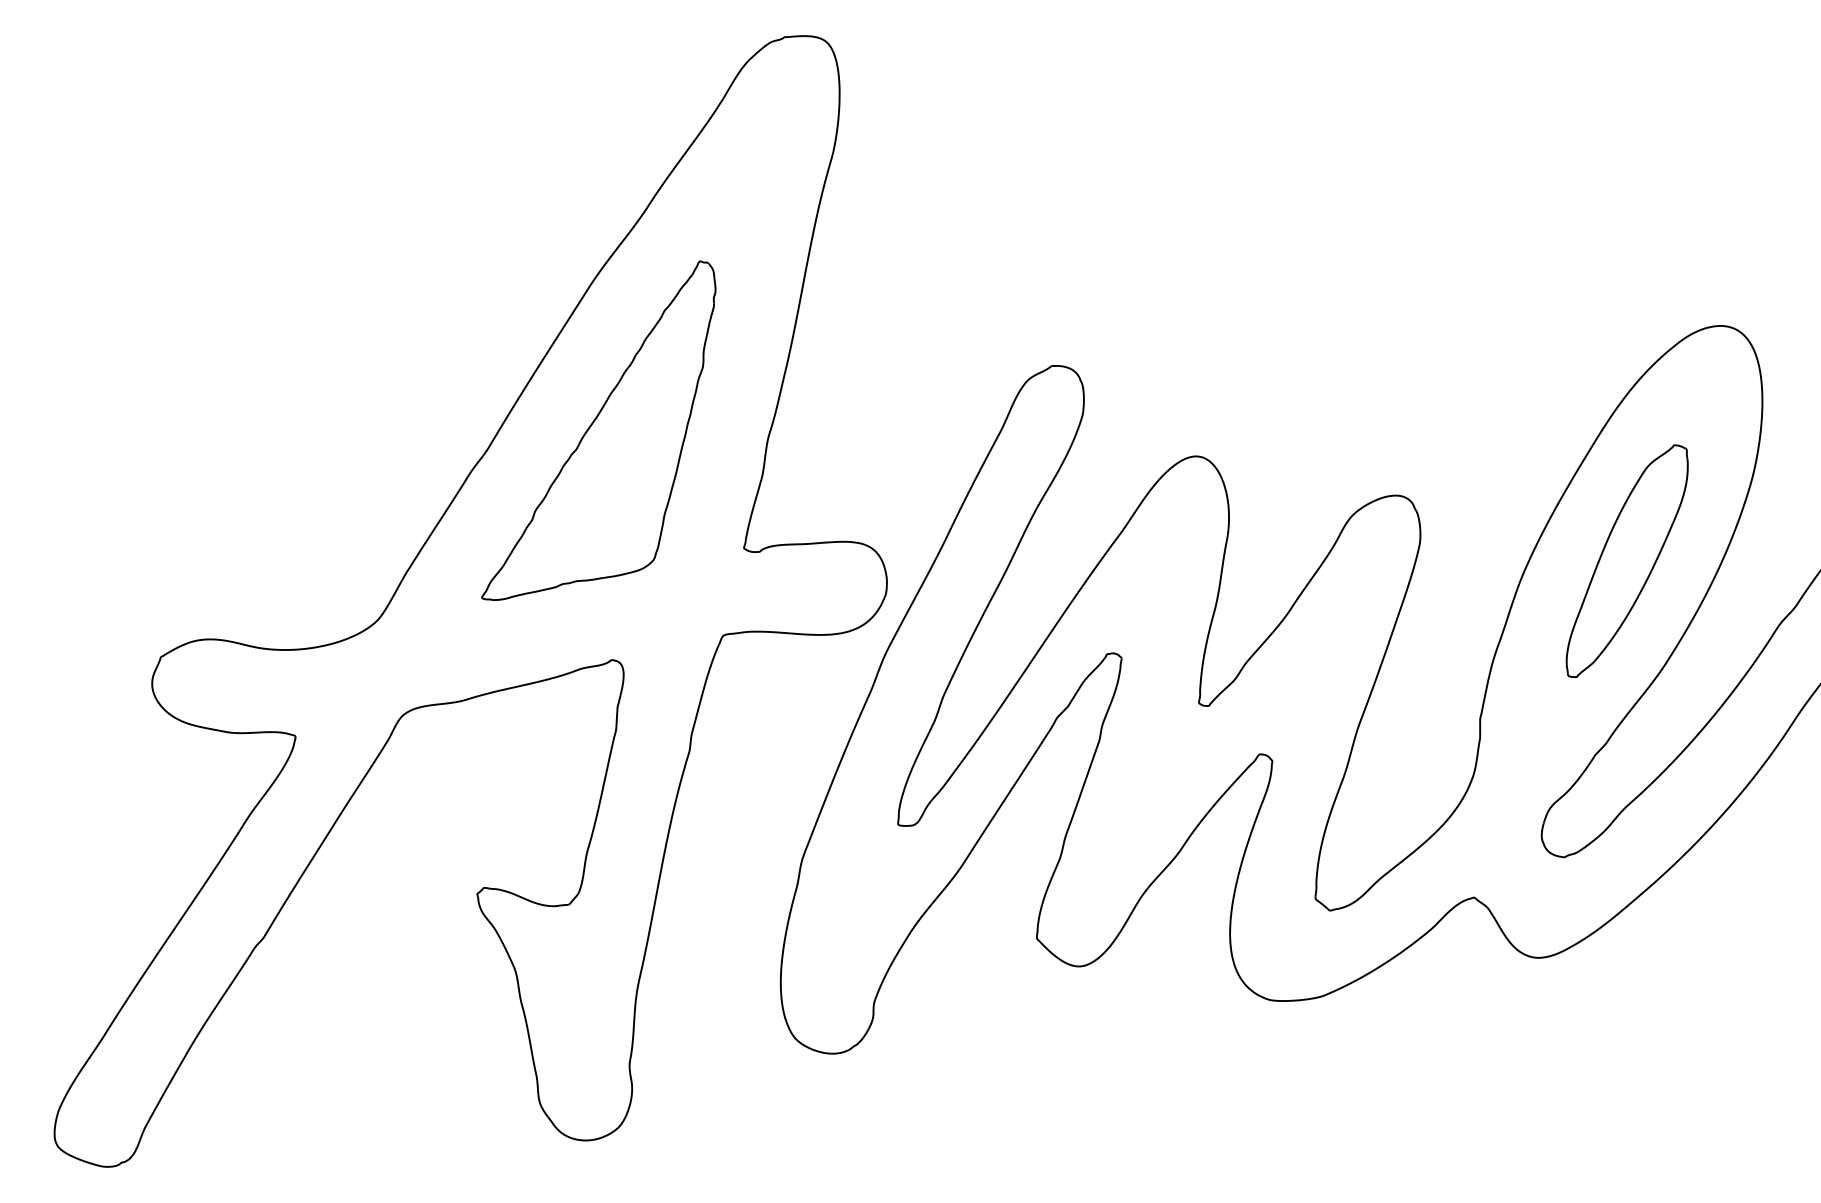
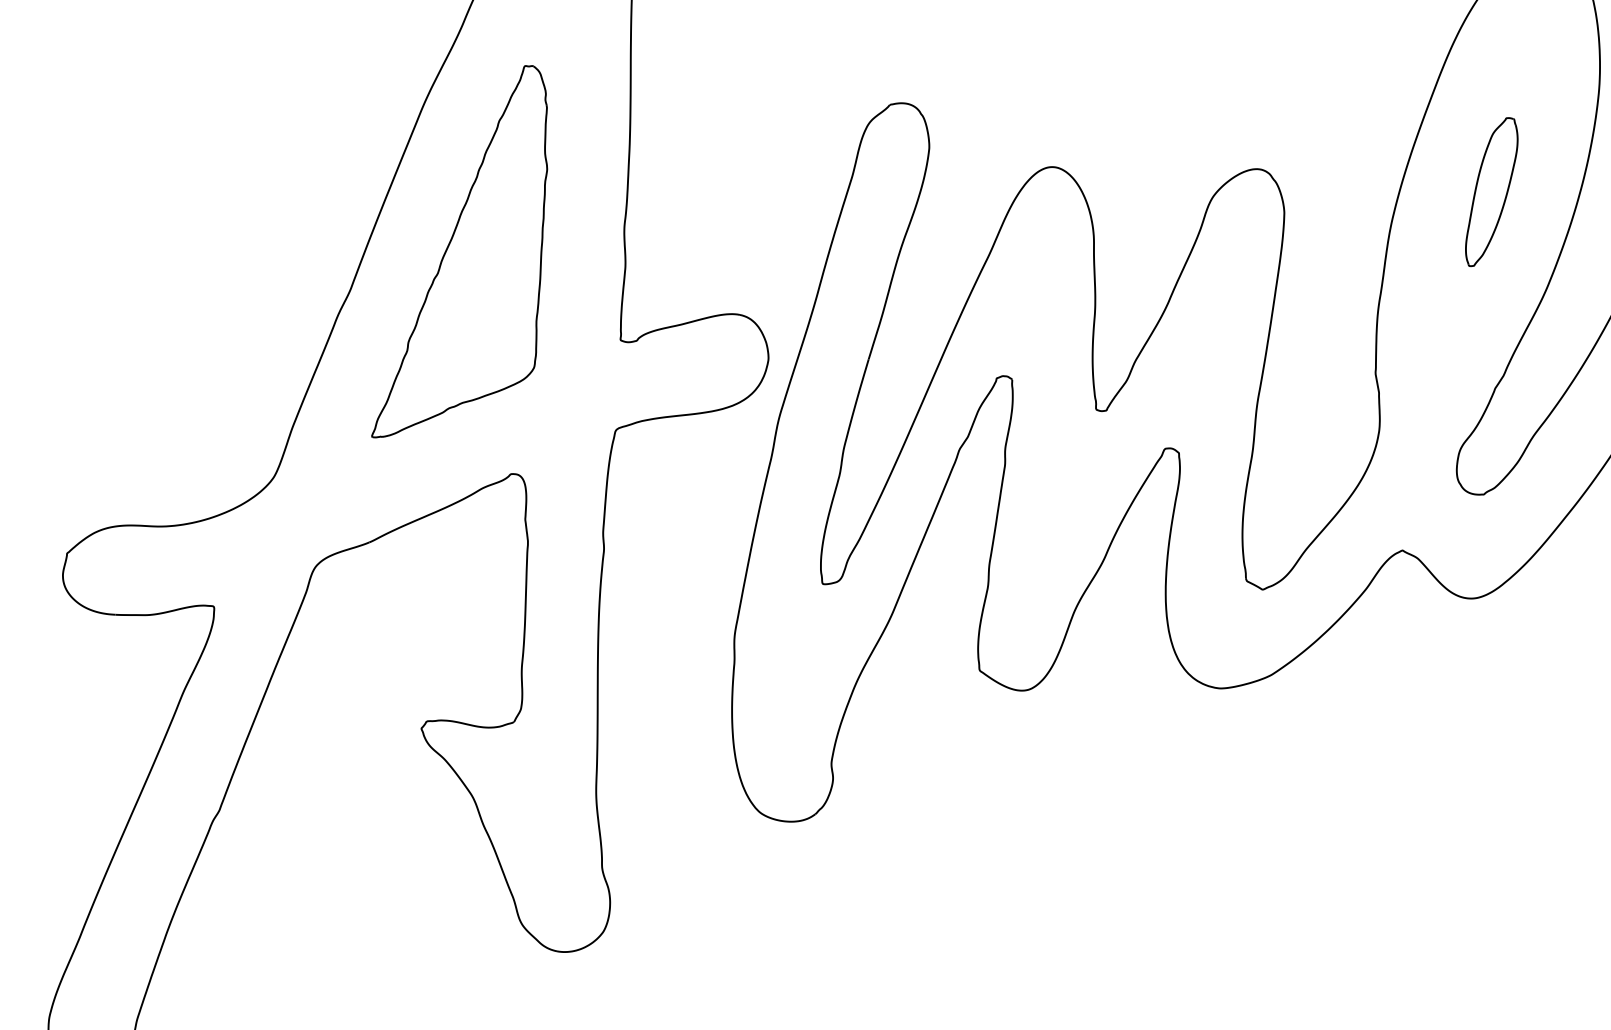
part: (1626, 560) -> (1490, 191), size x0.6

